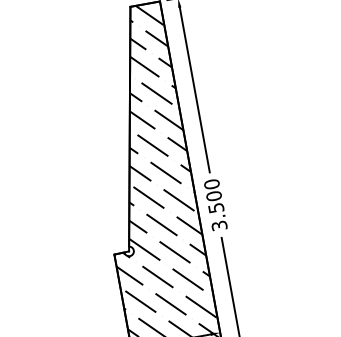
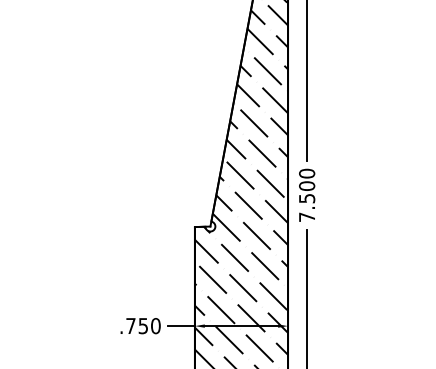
text: (219, 225) -> (307, 216), 3.500 -> 7.500

